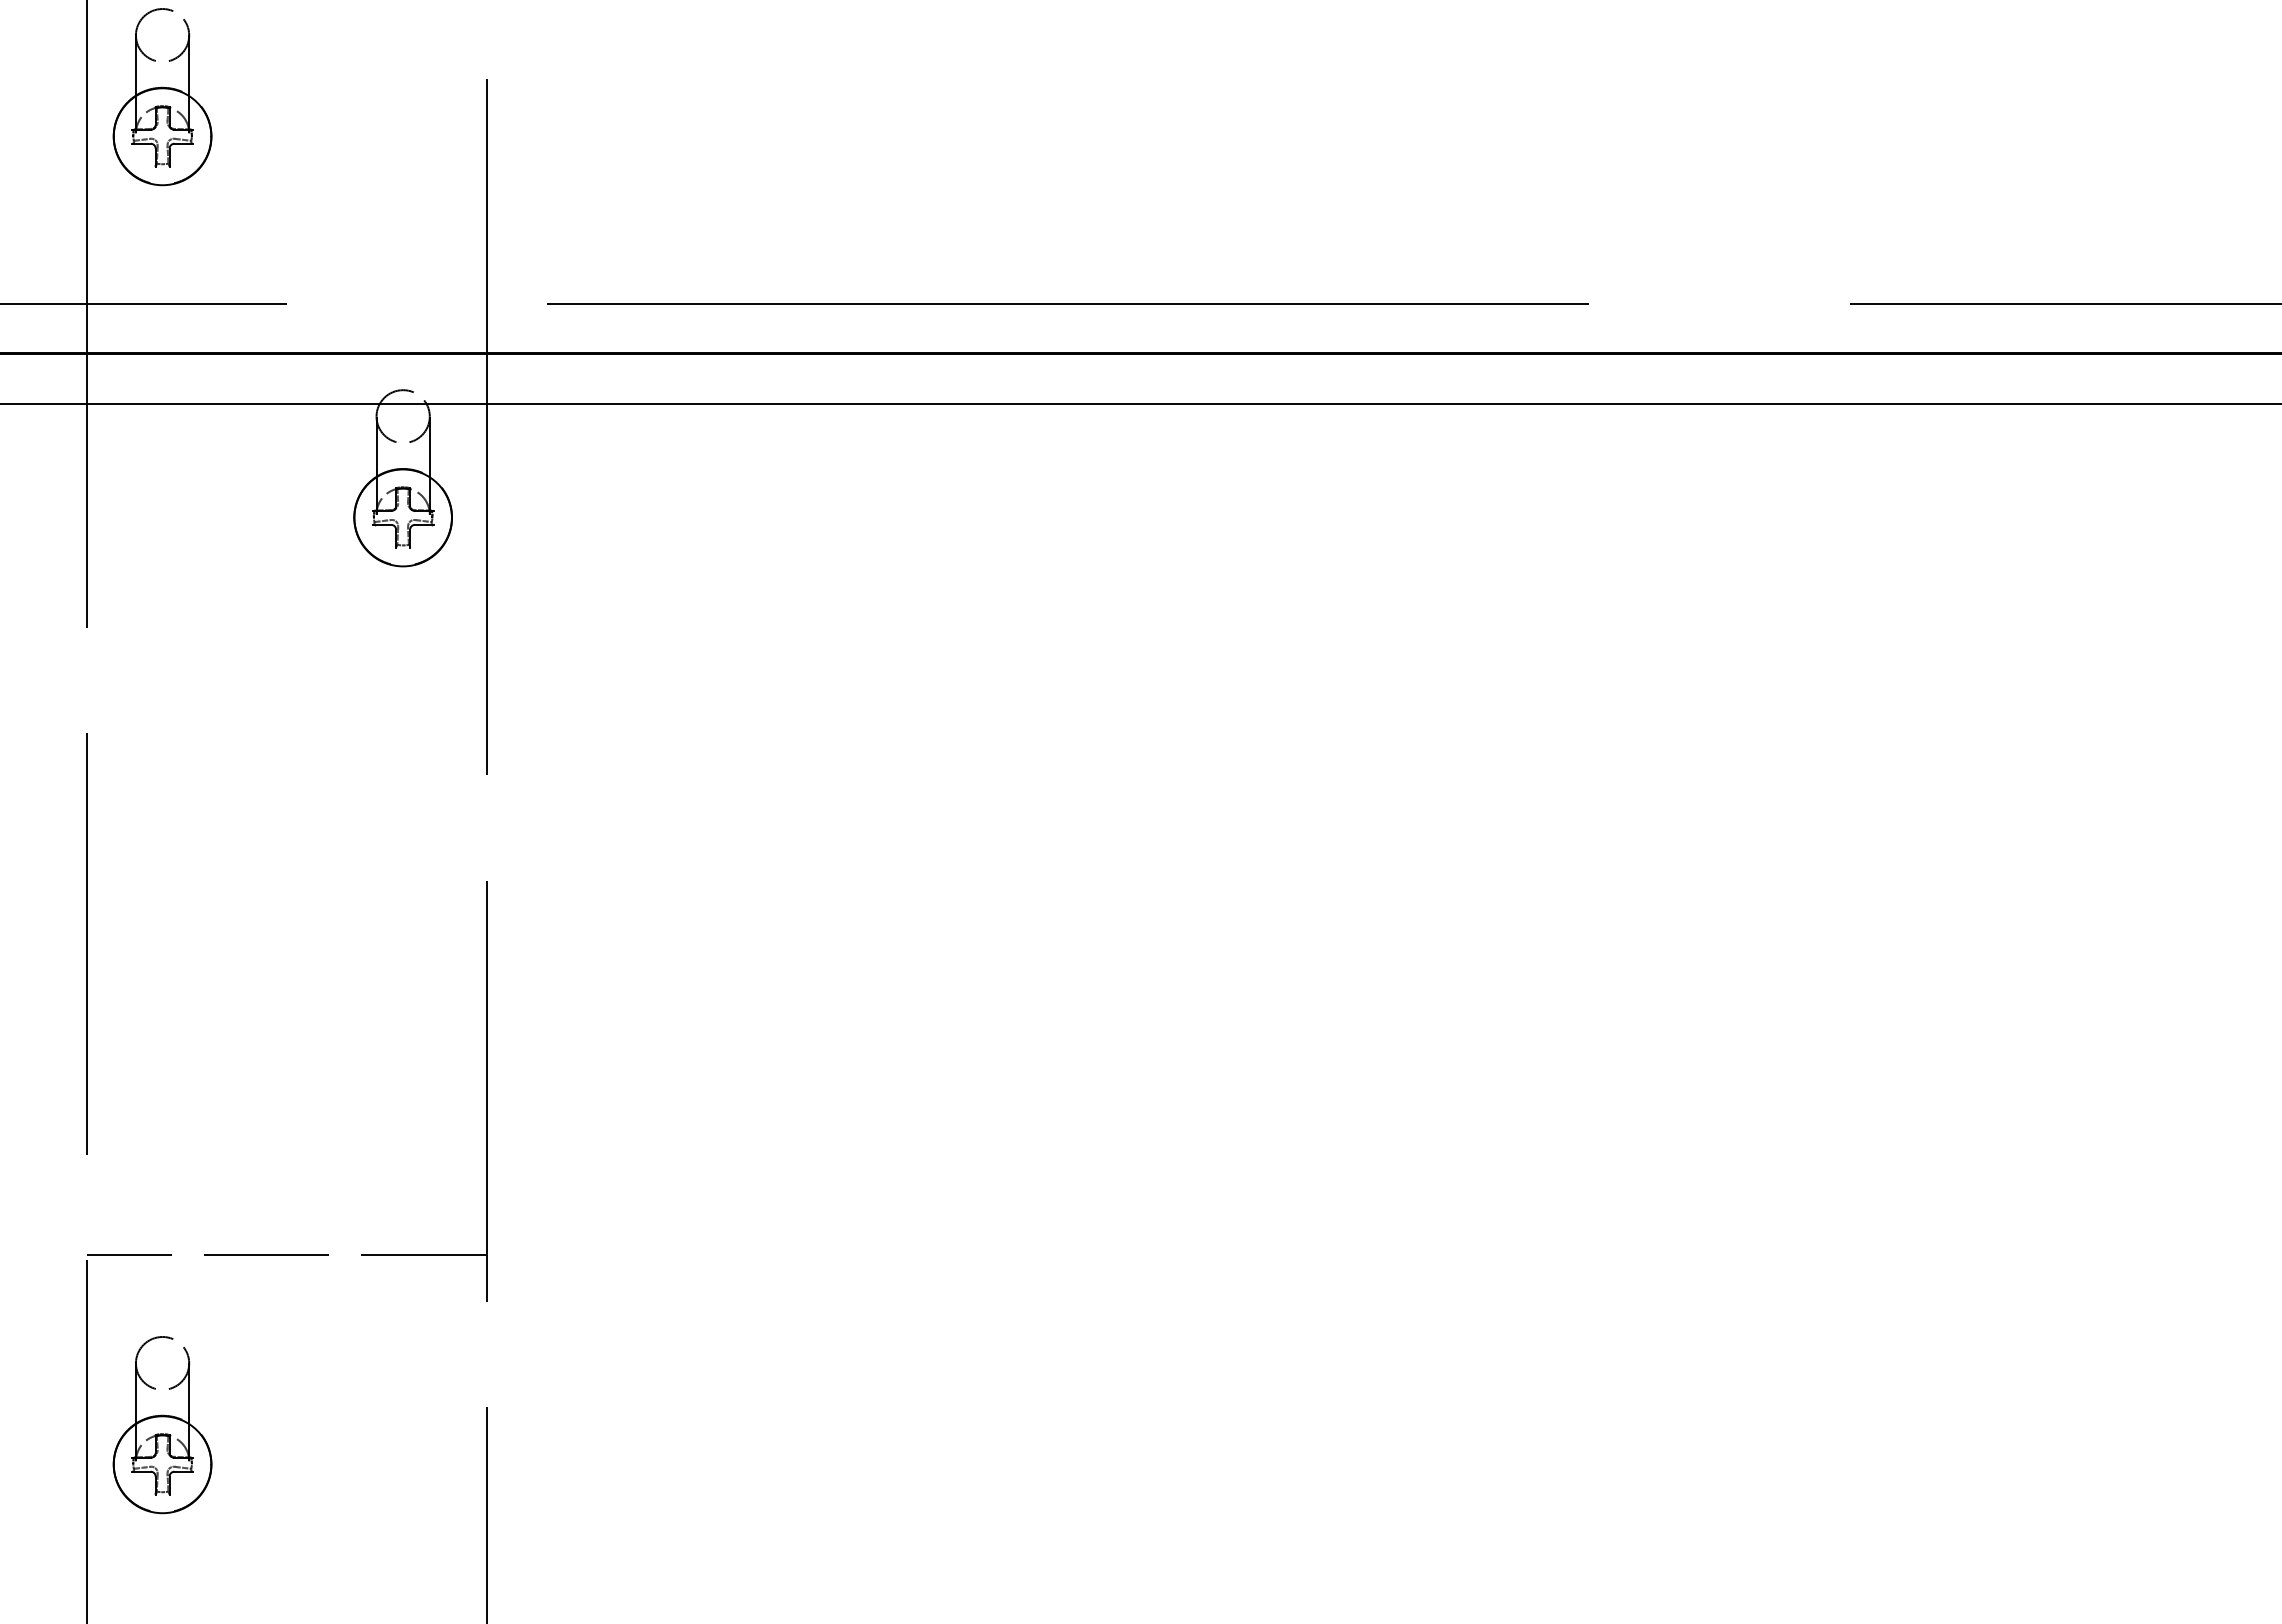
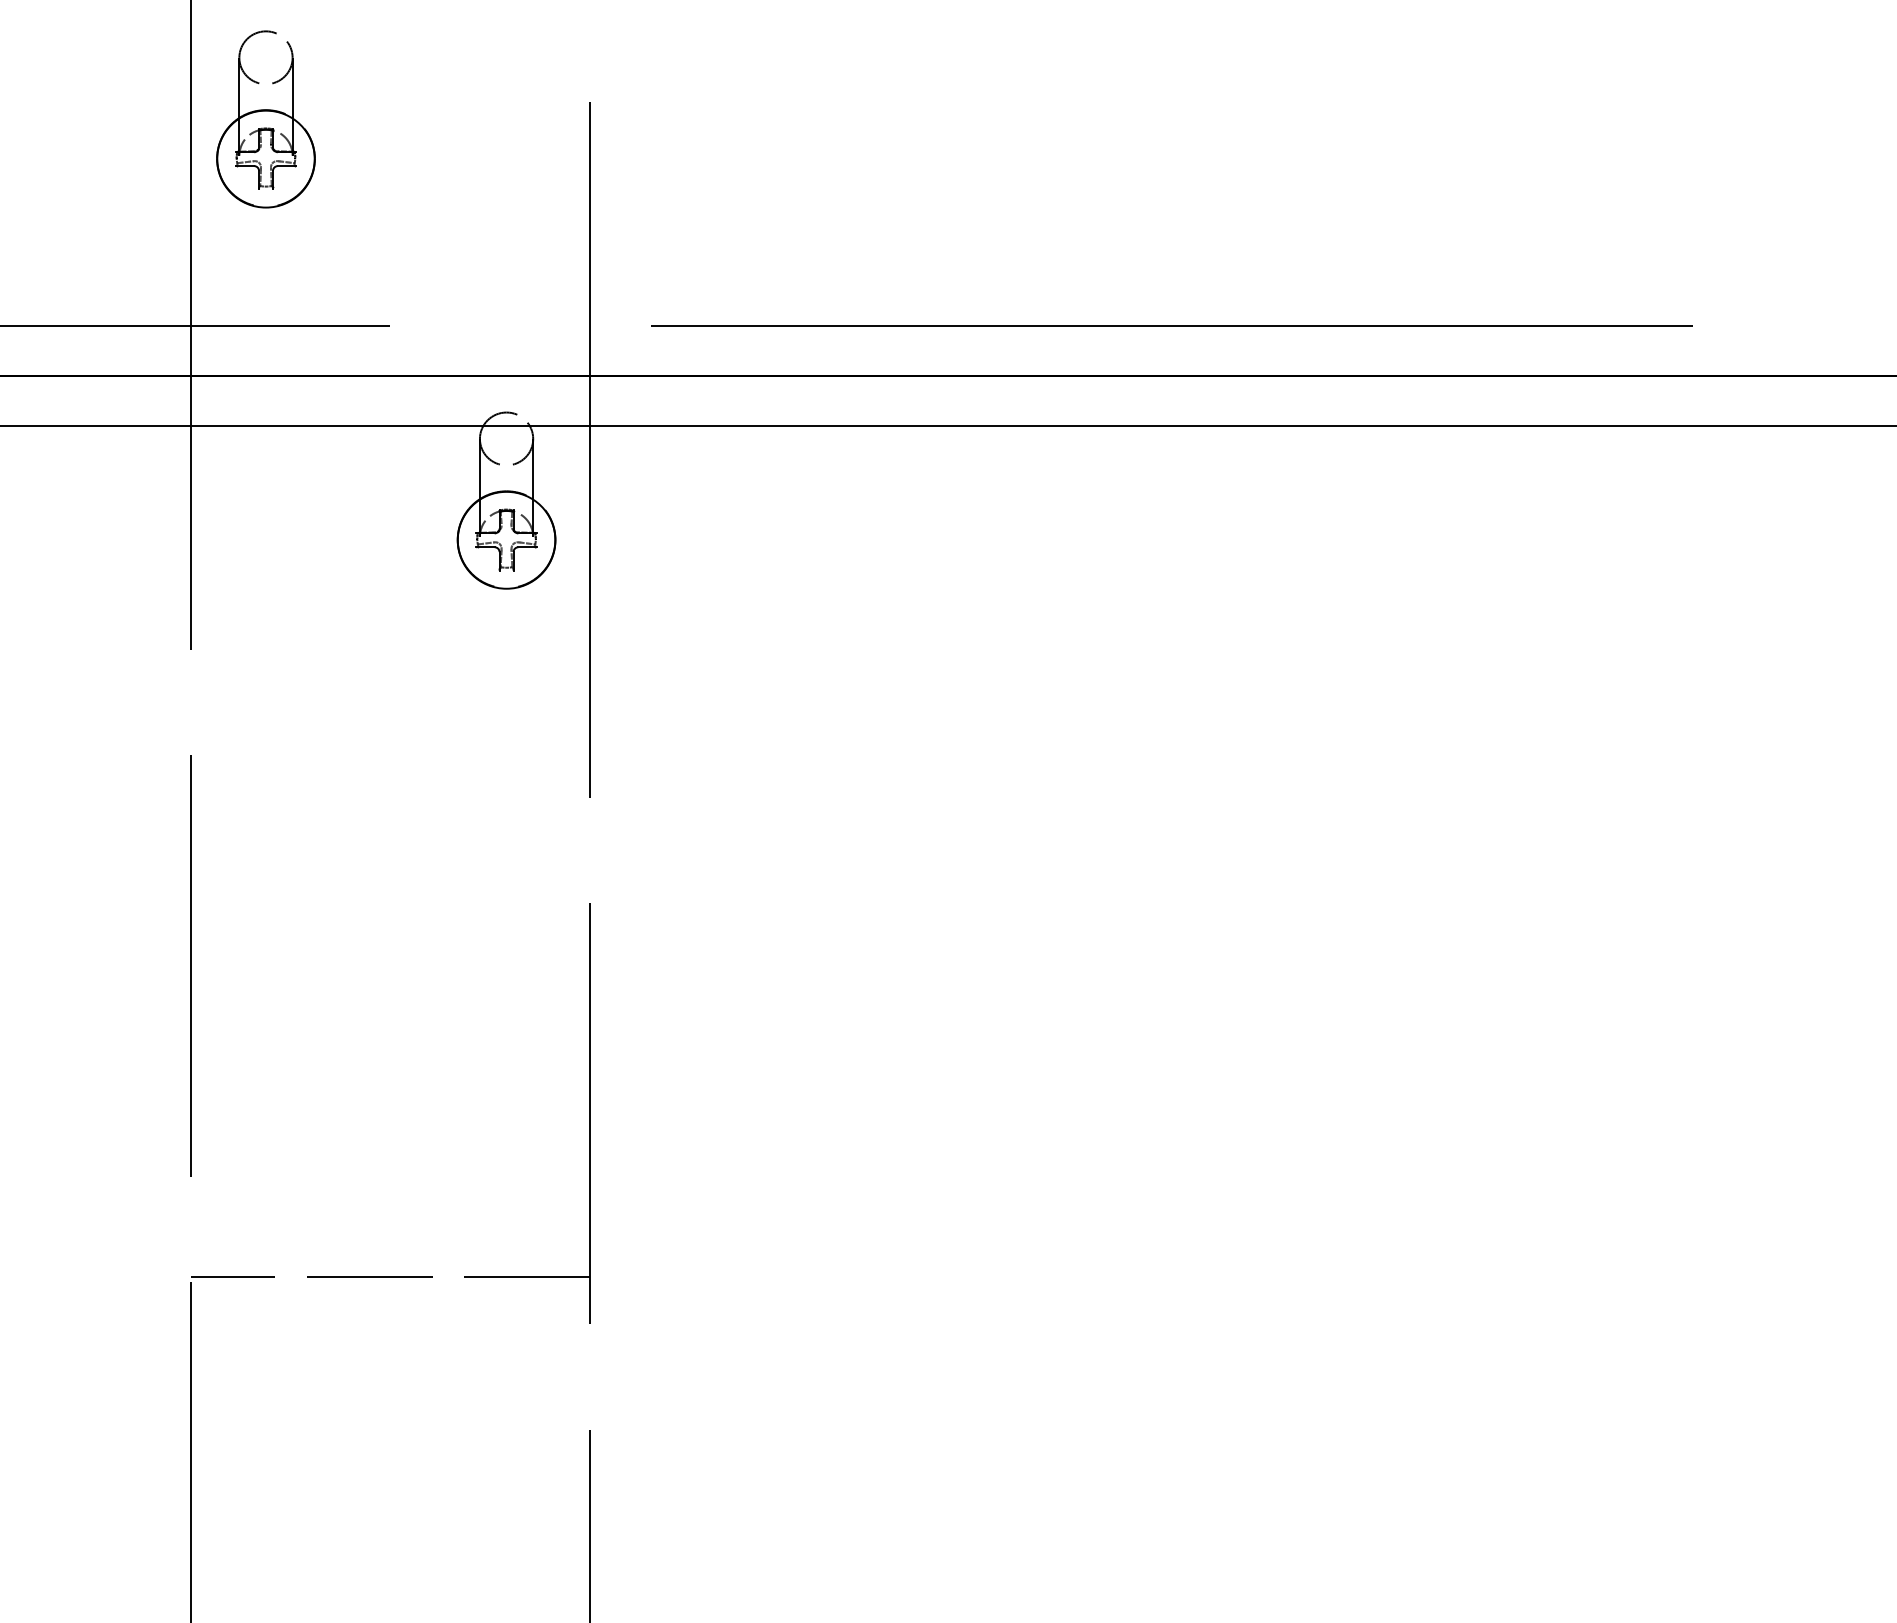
part: (162, 1425) -> (265, 1447), removed

